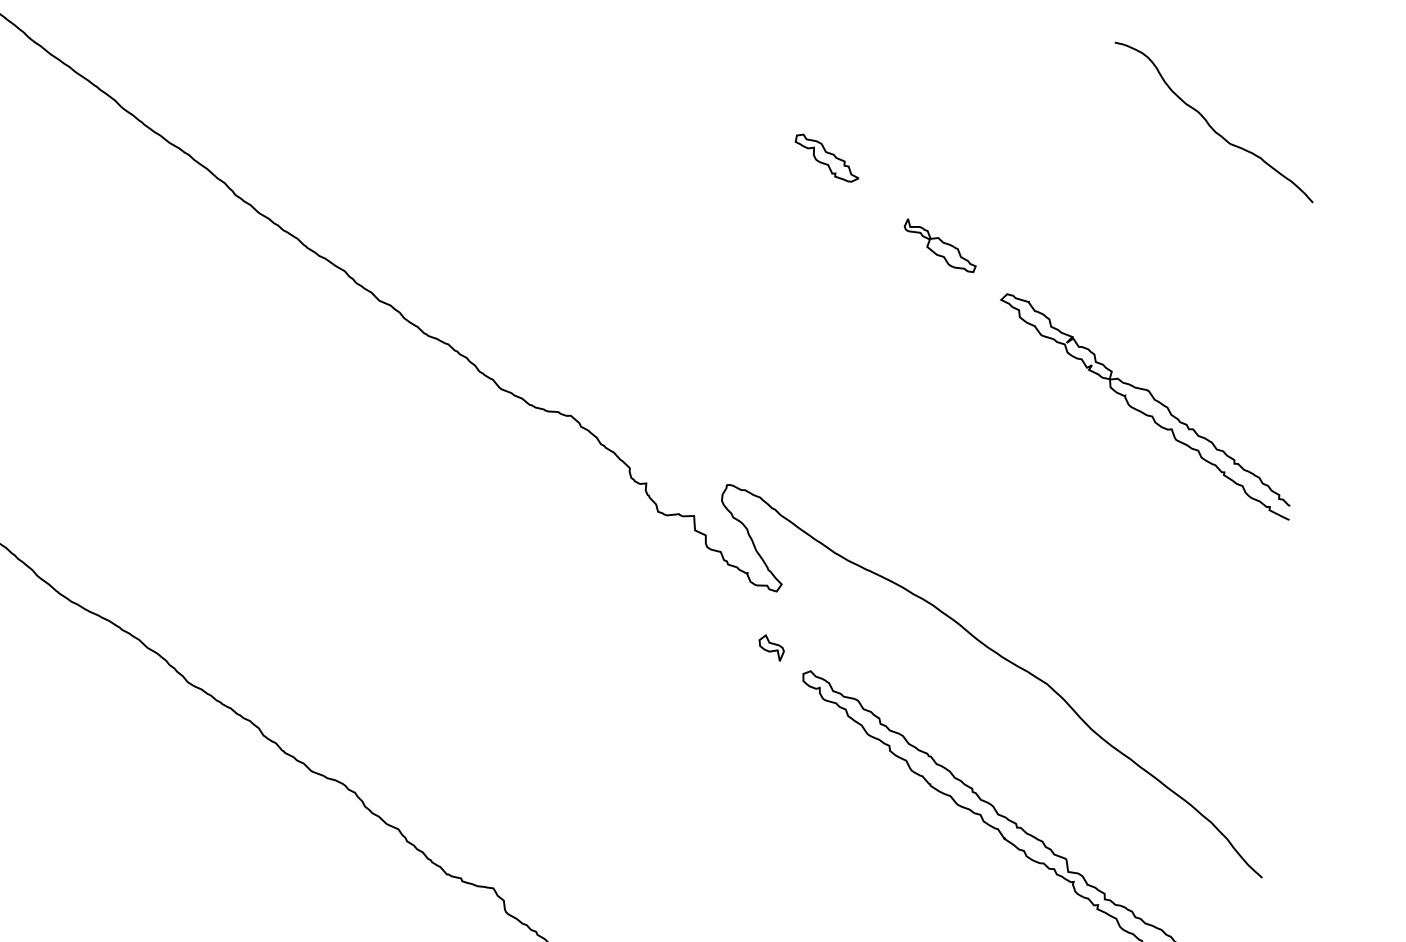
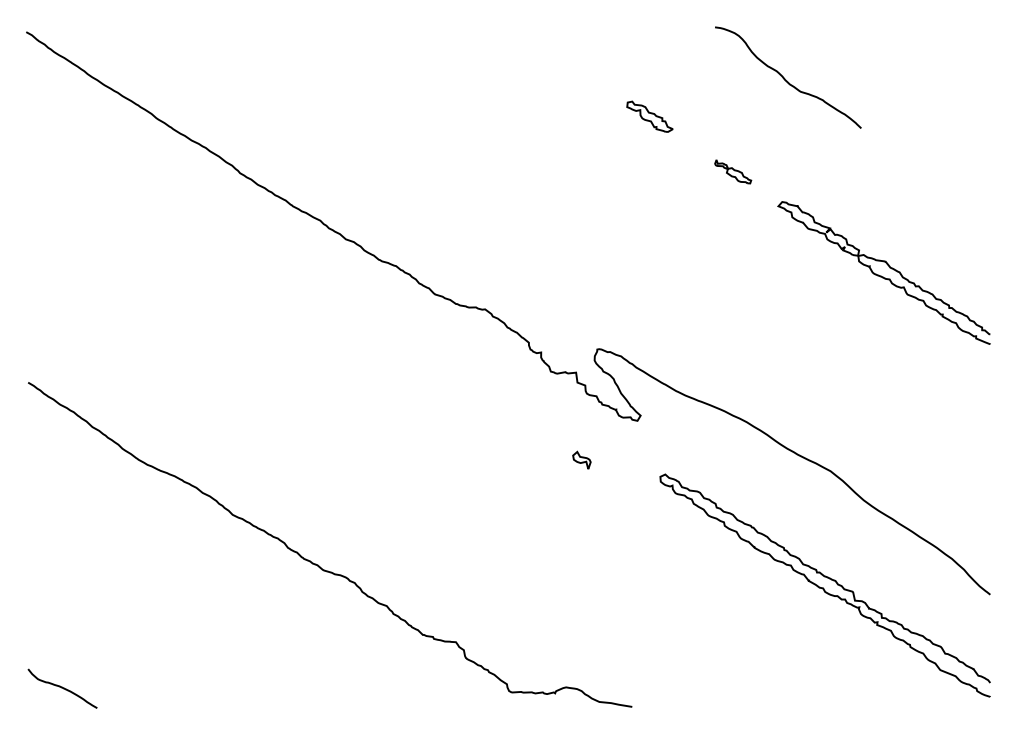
curve: (1211, 124) -> (786, 79), moved
part: (939, 245) -> (732, 171), size x0.7
part: (771, 646) -> (581, 459), moved

